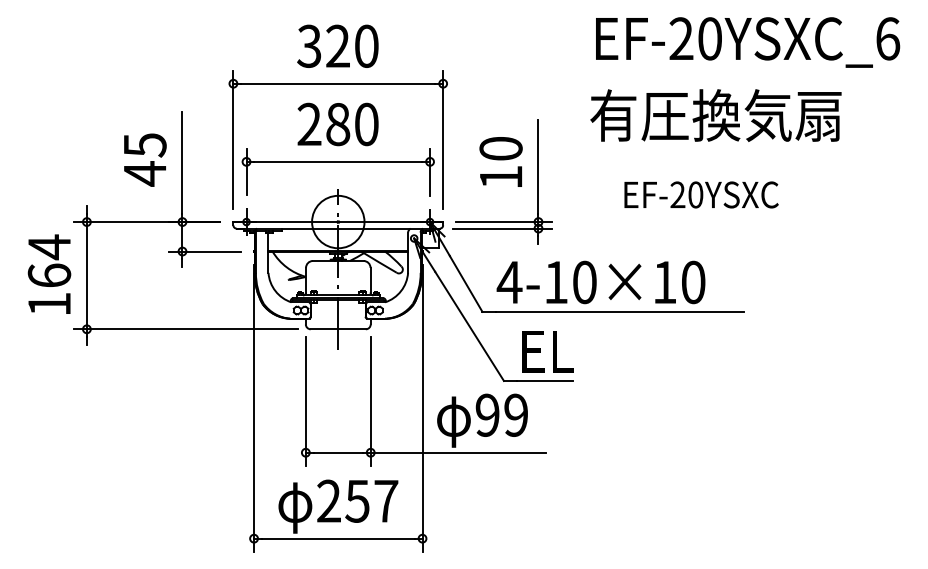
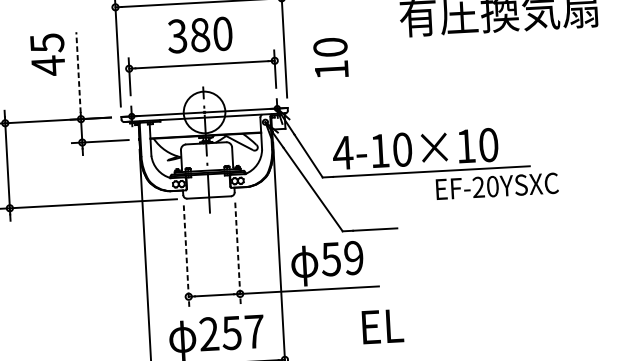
text: (309, 124) -> (177, 36), 280 -> 380
text: (145, 159) -> (48, 54), moved
line: (182, 163) -> (78, 72), solid -> dashed
part: (537, 181) -> (360, 71), removed
text: (701, 194) -> (497, 186), moved
text: (547, 351) -> (382, 326), moved
line: (305, 402) -> (186, 256), solid -> dashed
line: (370, 402) -> (237, 254), solid -> dashed
text: (487, 414) -> (331, 258), 99 -> 59

